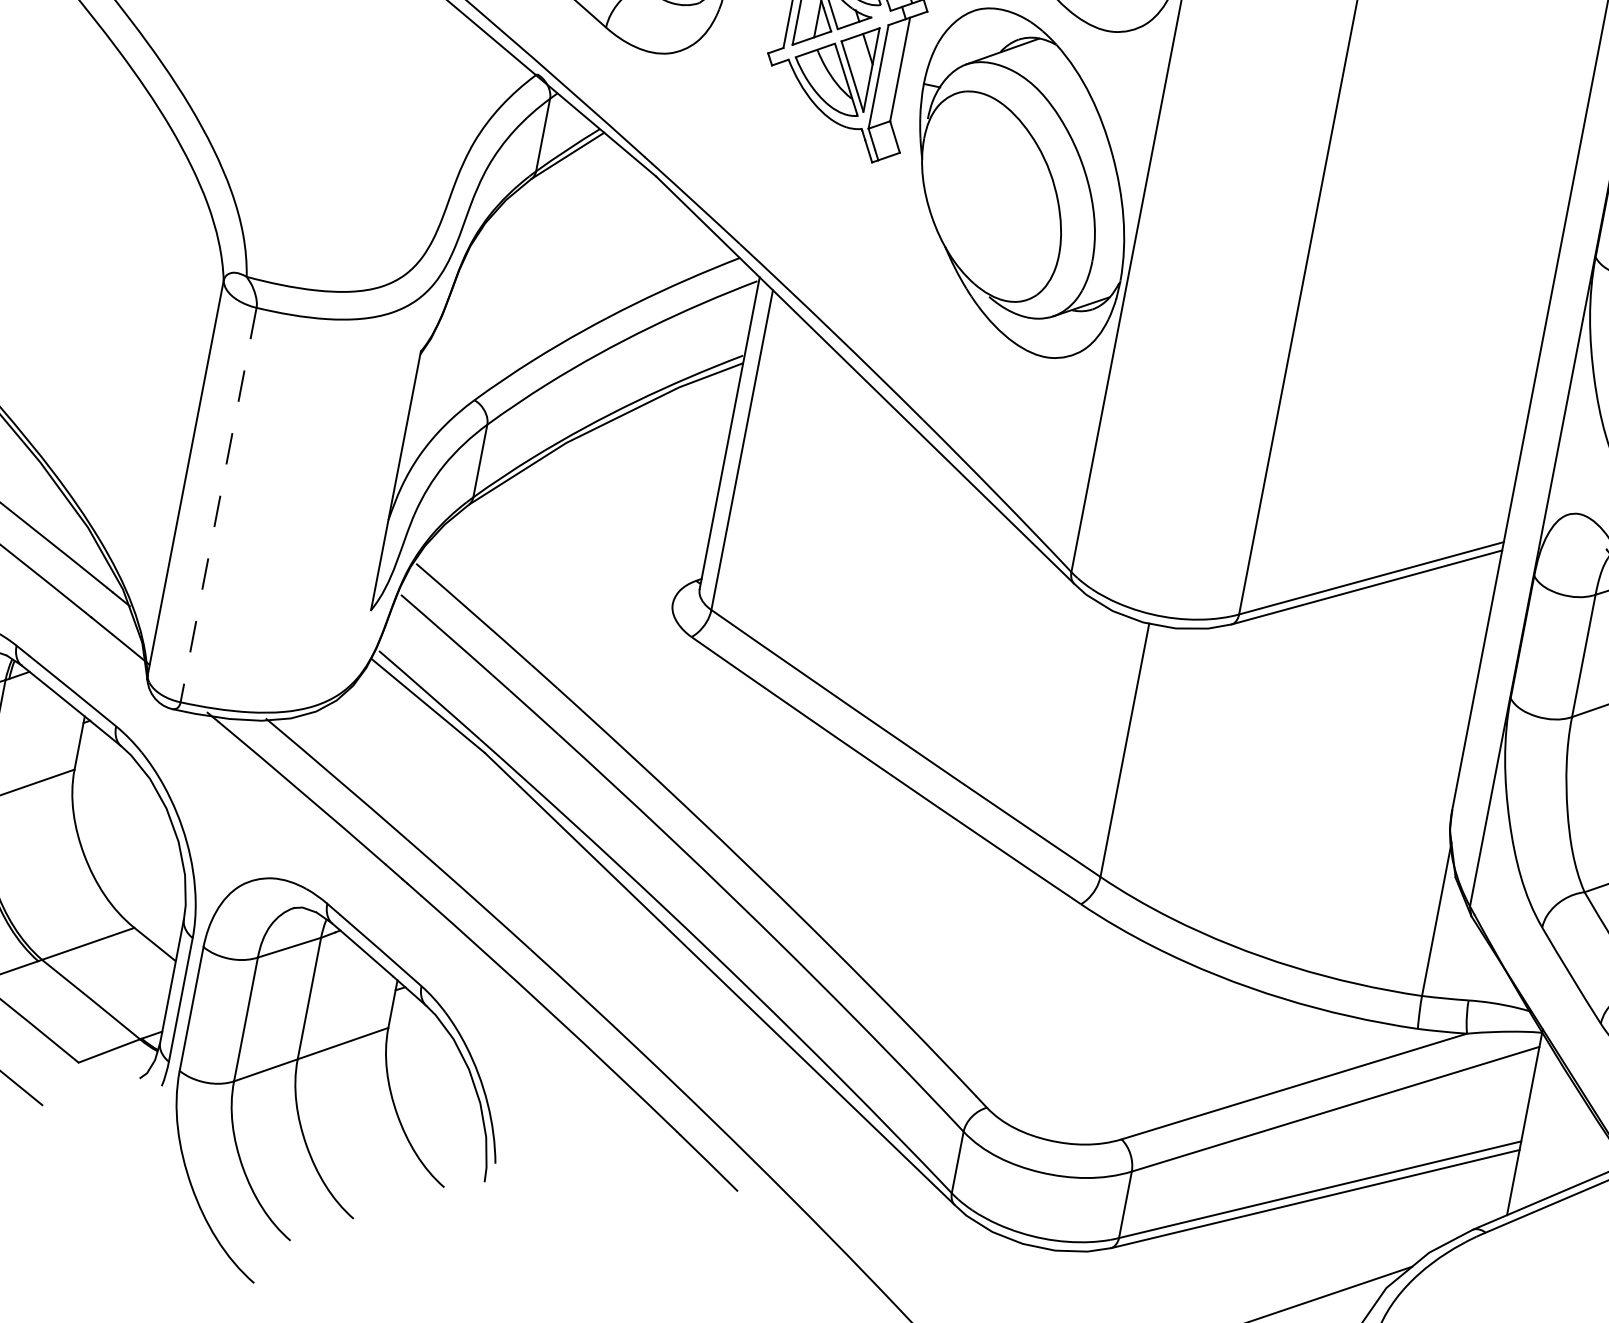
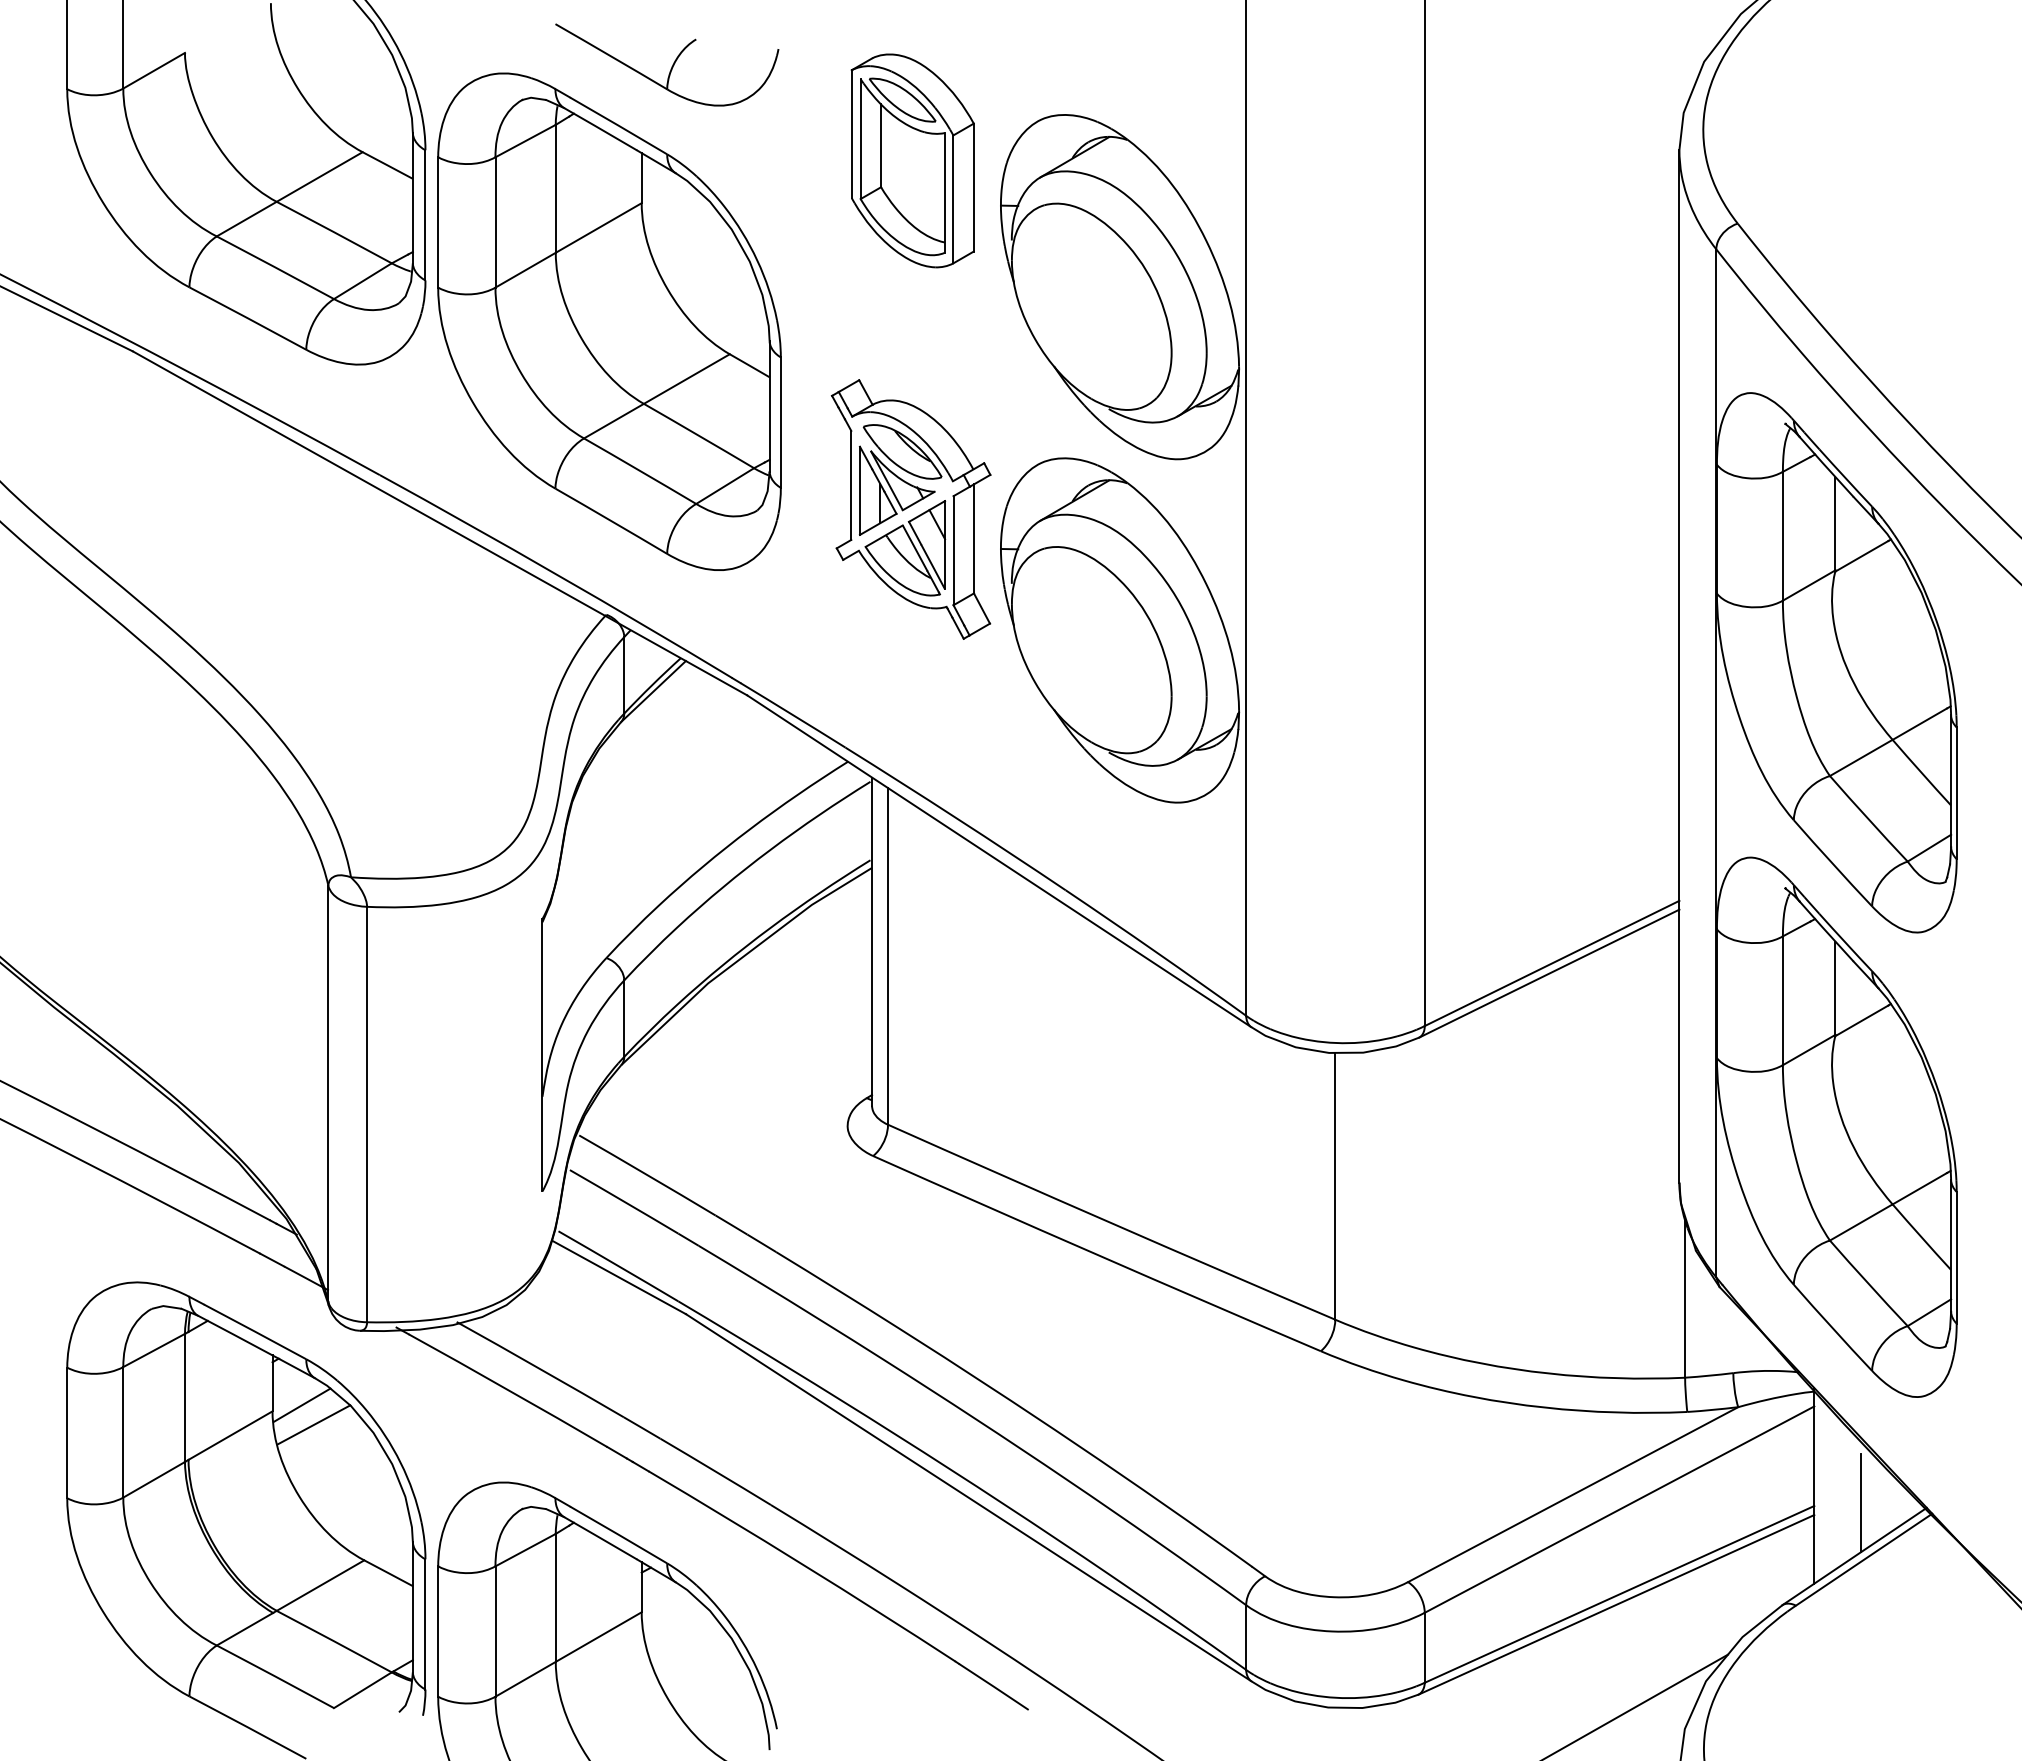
line: (219, 505) -> (367, 1114), dashed -> solid
line: (103, 769) -> (301, 1405), added
line: (111, 789) -> (313, 1424), added
line: (1565, 1147) -> (1860, 1503), added

